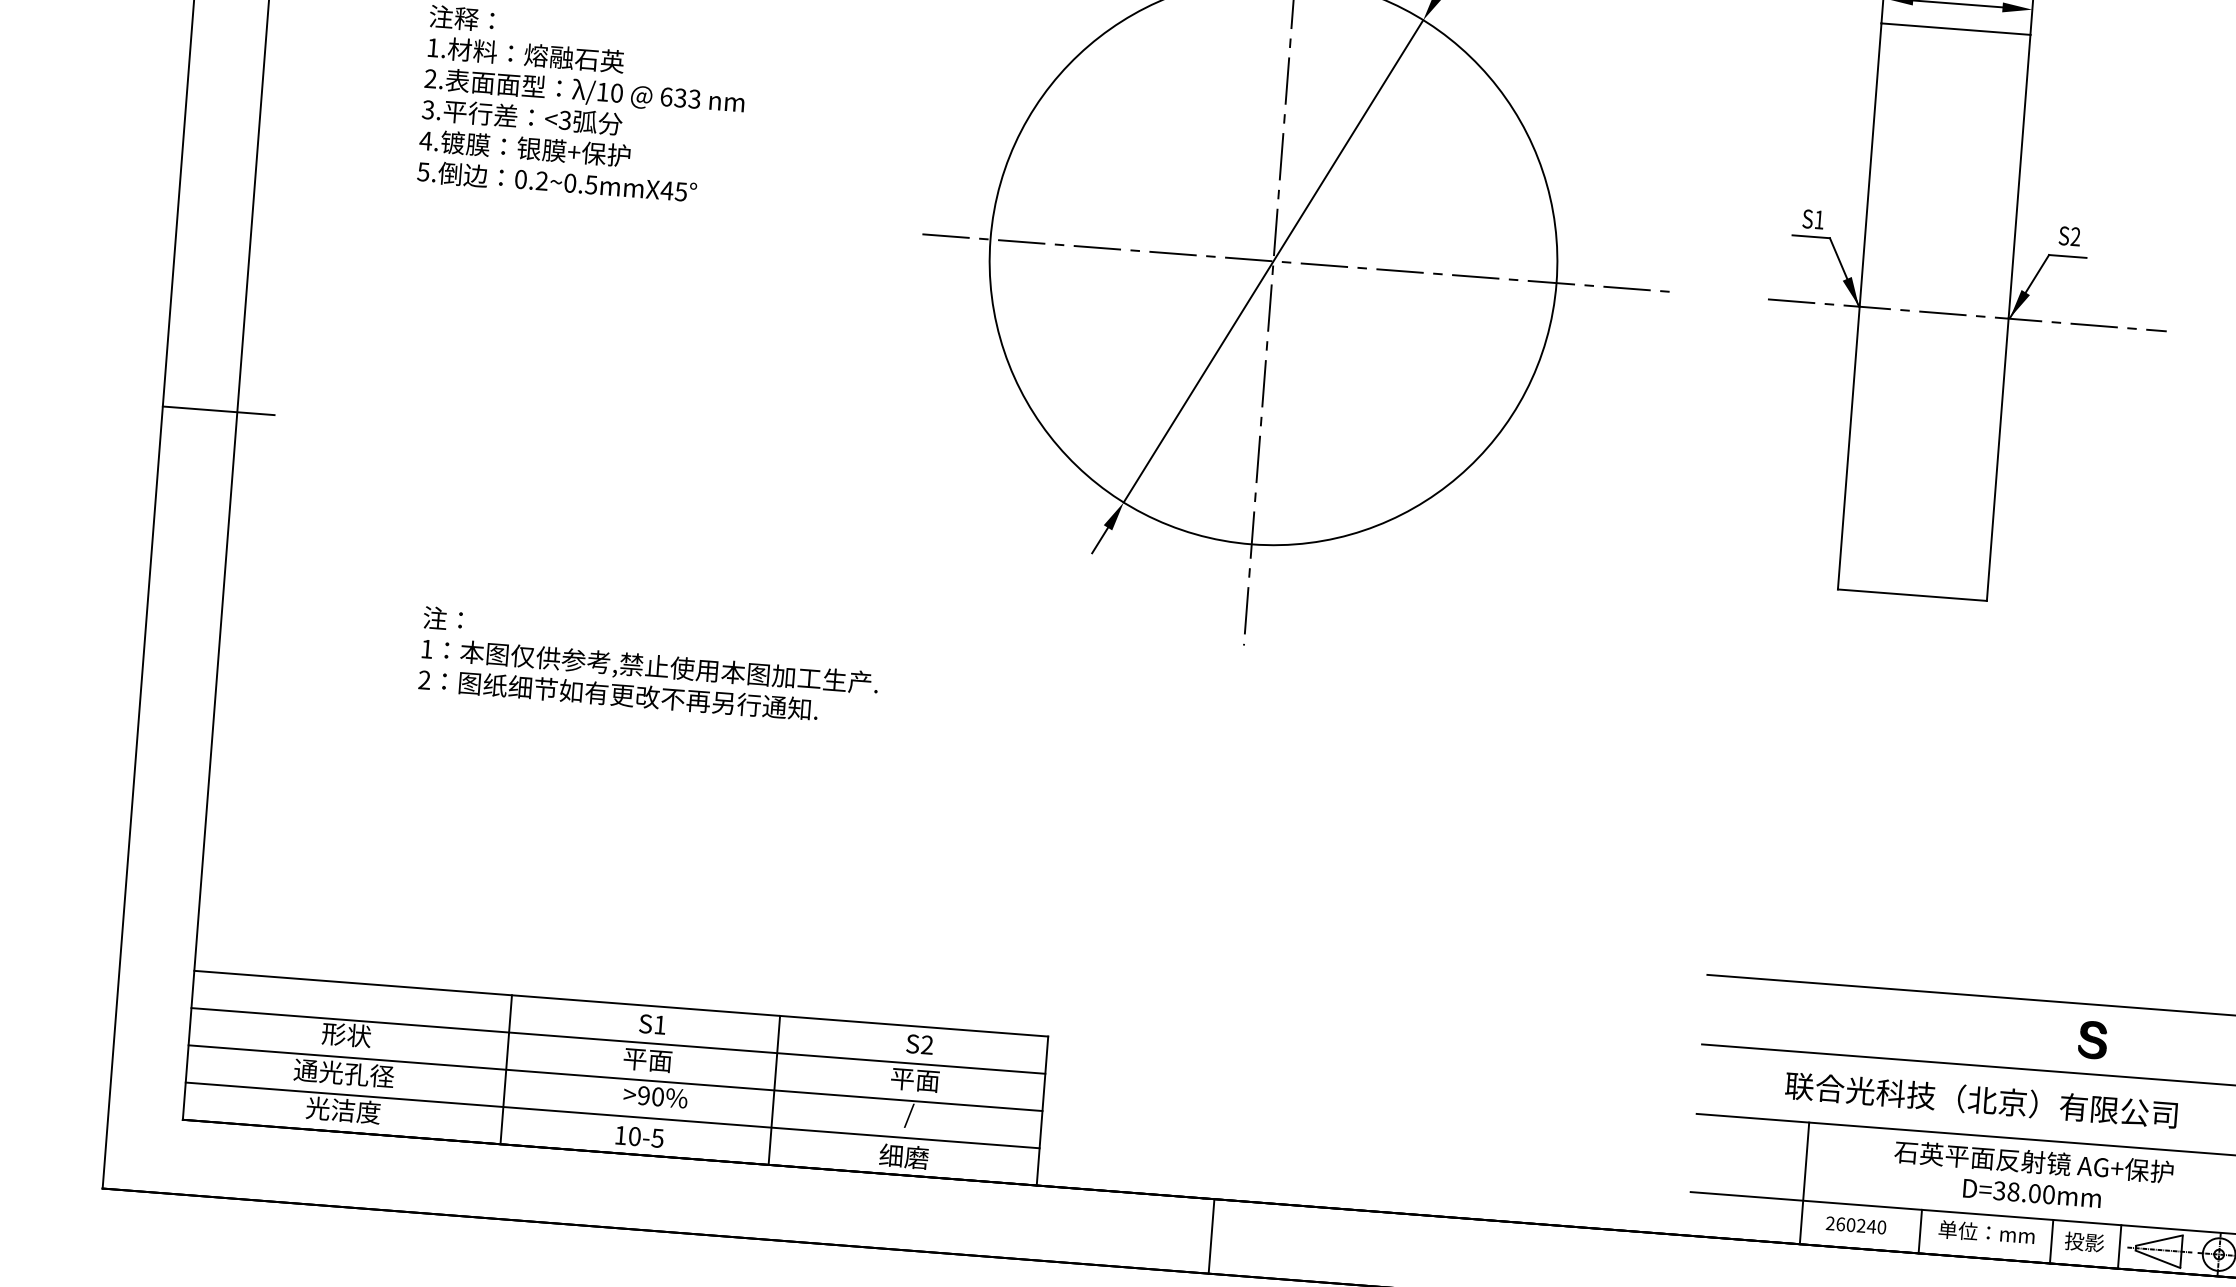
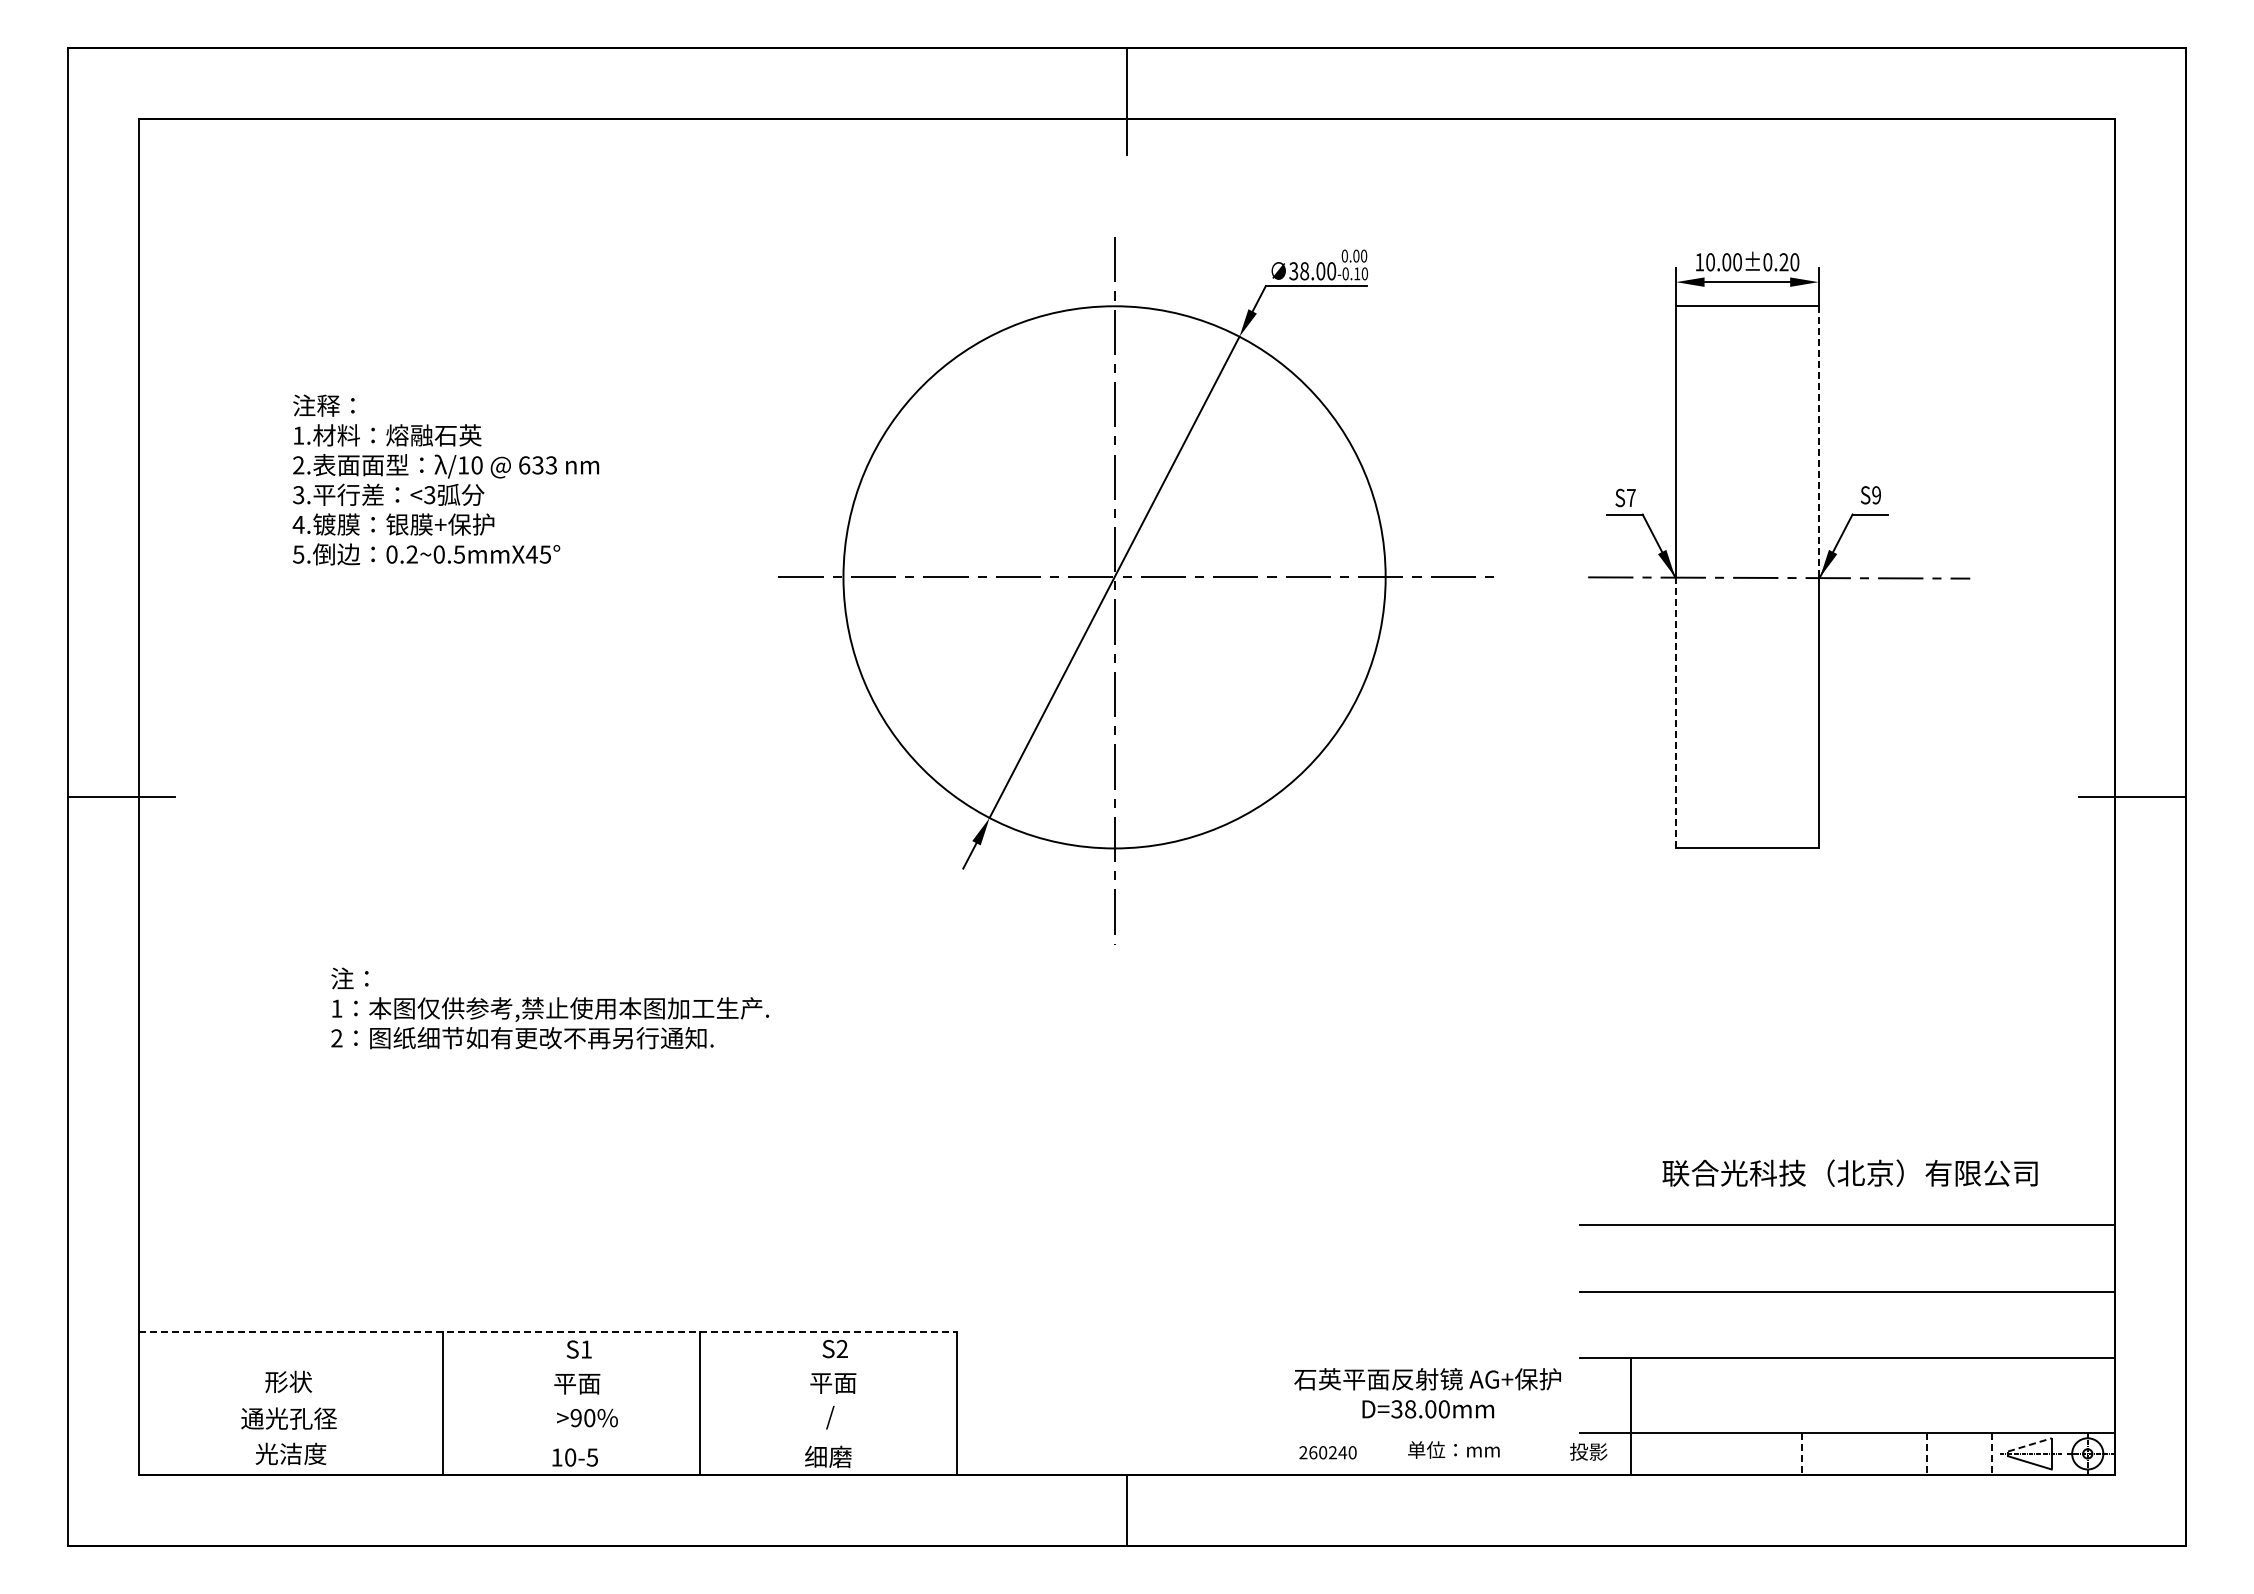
line: (2019, 176) -> (1818, 441), solid -> dashed
text: (1819, 219) -> (1631, 497), S1 -> S7
text: (2075, 237) -> (1876, 495), S2 -> S9
line: (1849, 447) -> (1676, 712), solid -> dashed
line: (620, 1004) -> (547, 1332), solid -> dashed
part: (2092, 1039) -> (1951, 1258), removed
line: (618, 1040) -> (547, 1367), removed
line: (615, 1078) -> (547, 1403), removed
text: (1980, 1099) -> (1849, 1172), moved
line: (612, 1115) -> (547, 1439), removed
text: (2032, 1176) -> (1427, 1393), moved
line: (1804, 1183) -> (1630, 1416), moved
text: (1855, 1225) -> (1327, 1452), moved
line: (1920, 1231) -> (1801, 1453), solid -> dashed
text: (1986, 1232) -> (1453, 1449), moved
line: (2159, 1240) -> (2029, 1444), solid -> dashed
line: (2051, 1241) -> (1927, 1453), solid -> dashed
text: (2084, 1241) -> (1588, 1451), moved
line: (2119, 1246) -> (1992, 1453), solid -> dashed

